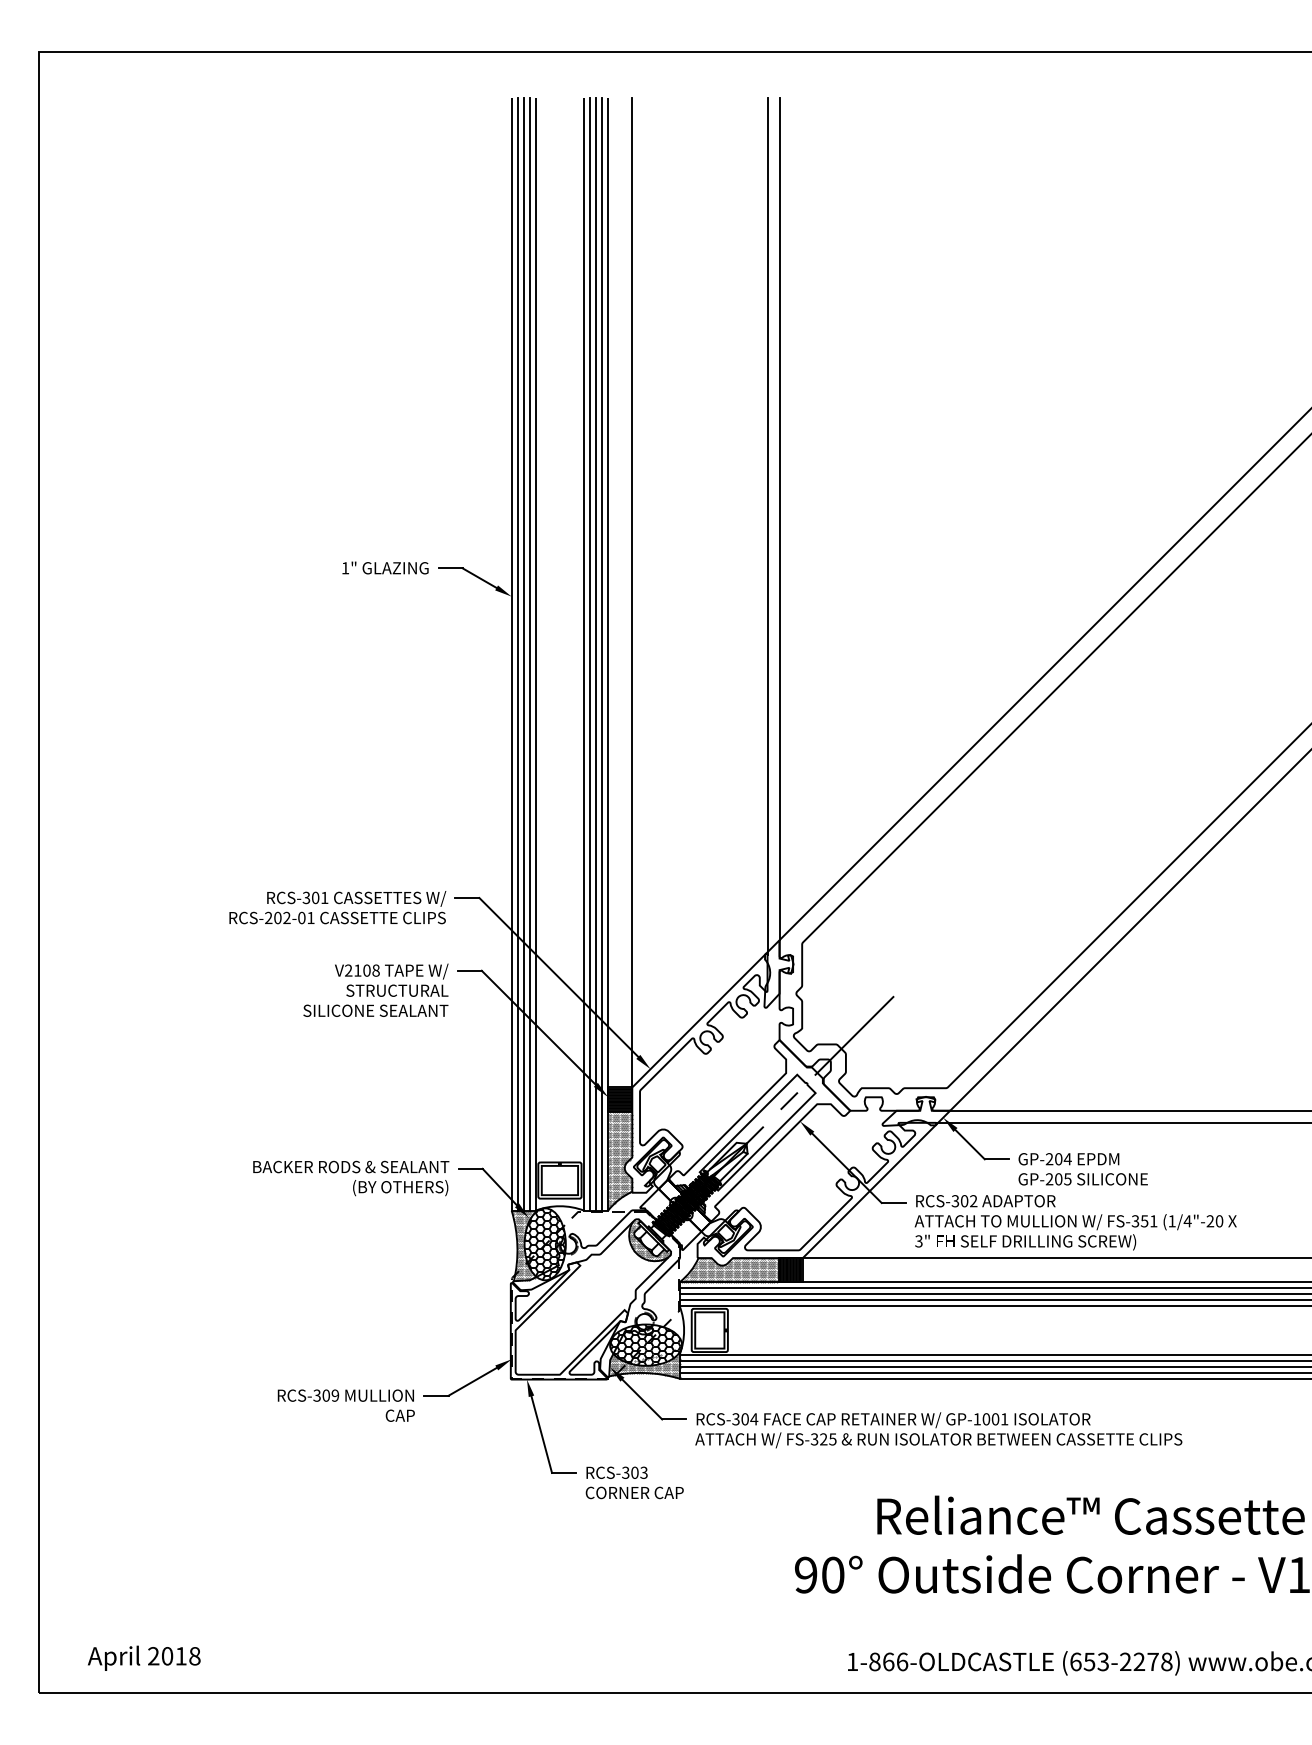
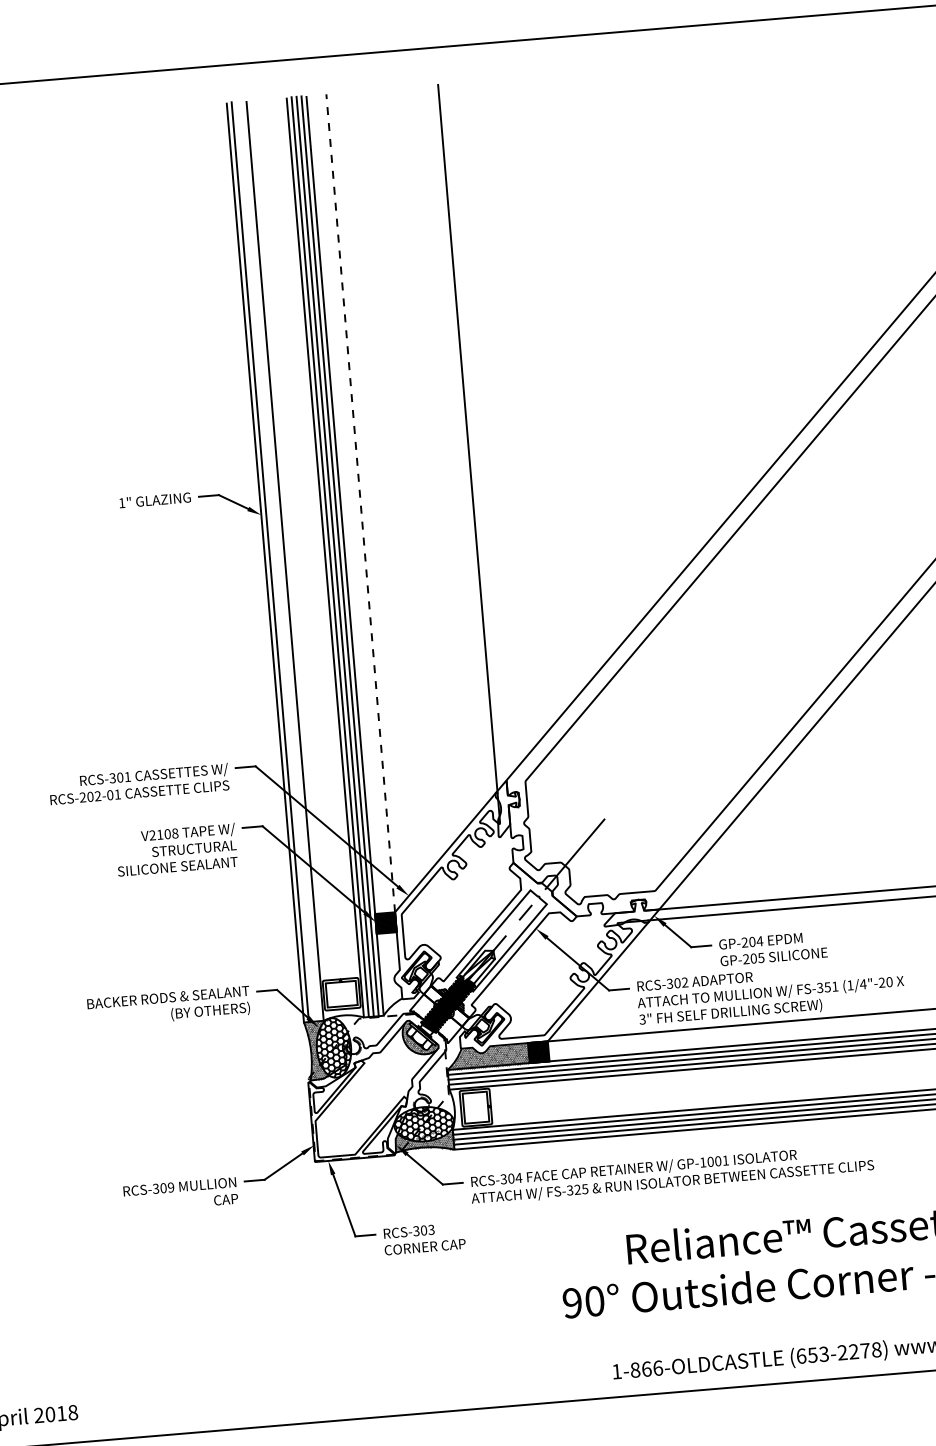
line: (779, 518) -> (477, 431), removed
line: (632, 592) -> (360, 503), solid -> dashed
line: (523, 653) -> (275, 561), removed
line: (529, 653) -> (280, 560), removed
hatch: (620, 1159) -> (390, 972), removed

